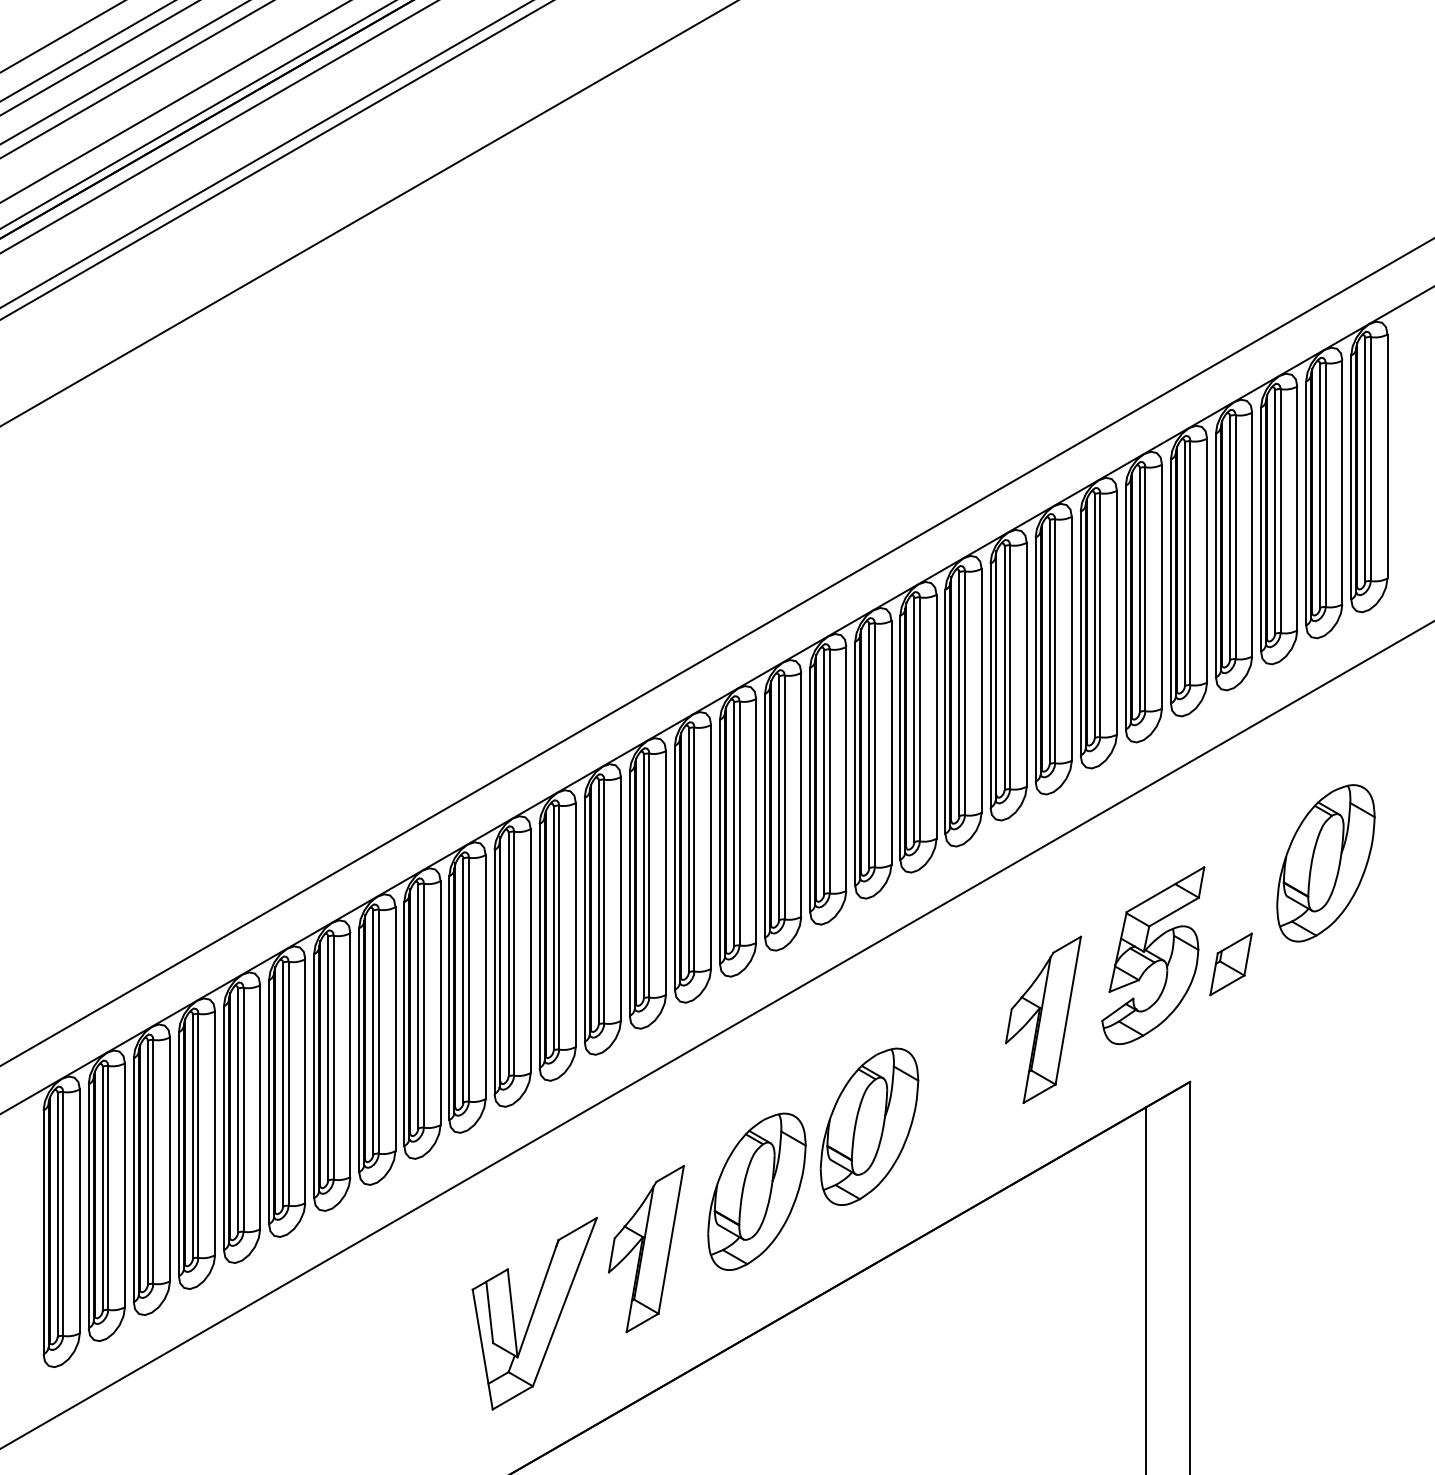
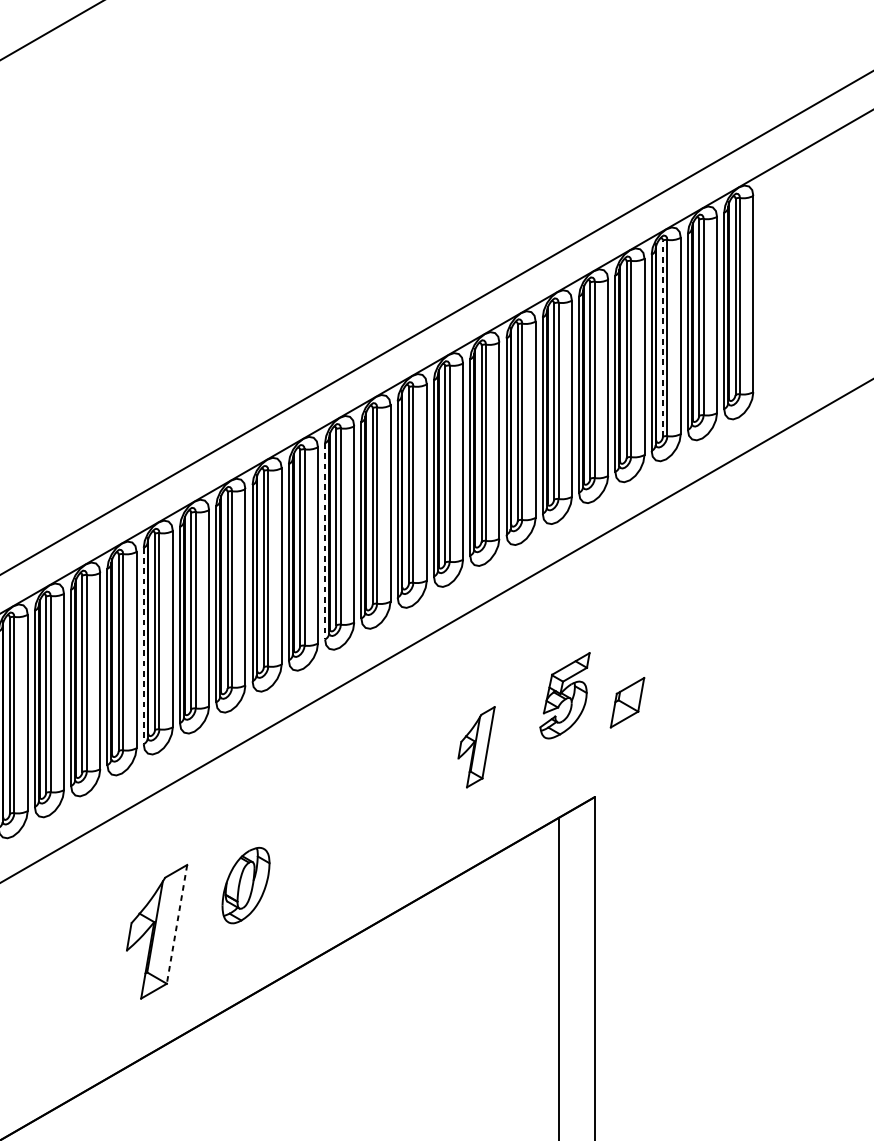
line: (1275, 512) -> (663, 339), solid -> dashed
line: (855, 763) -> (325, 541), solid -> dashed
part: (1325, 863) -> (703, 621), removed
line: (629, 893) -> (143, 645), solid -> dashed
part: (1153, 955) -> (565, 695), size x0.6
part: (1043, 1019) -> (476, 747), size x0.6
part: (869, 1126) -> (336, 833), removed
part: (756, 1191) -> (245, 885), size x0.6
line: (671, 1239) -> (177, 924), solid -> dashed
part: (534, 1313) -> (67, 983), removed

